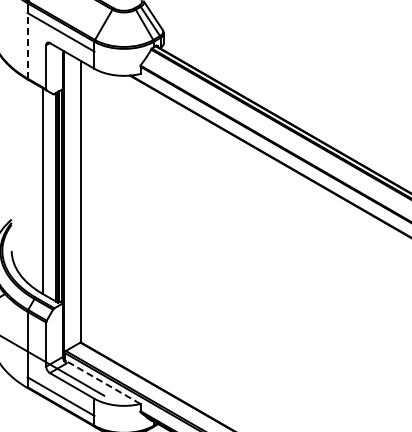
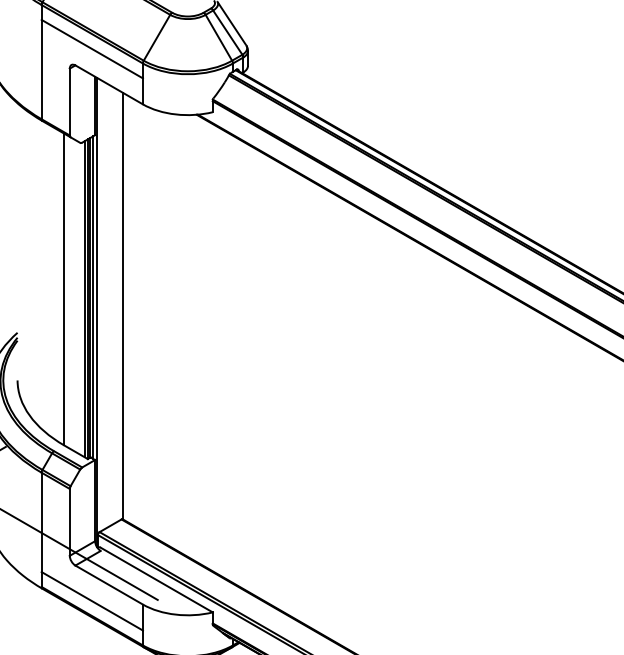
line: (27, 45) -> (41, 69), dashed -> solid
line: (103, 382) -> (156, 579), dashed -> solid

